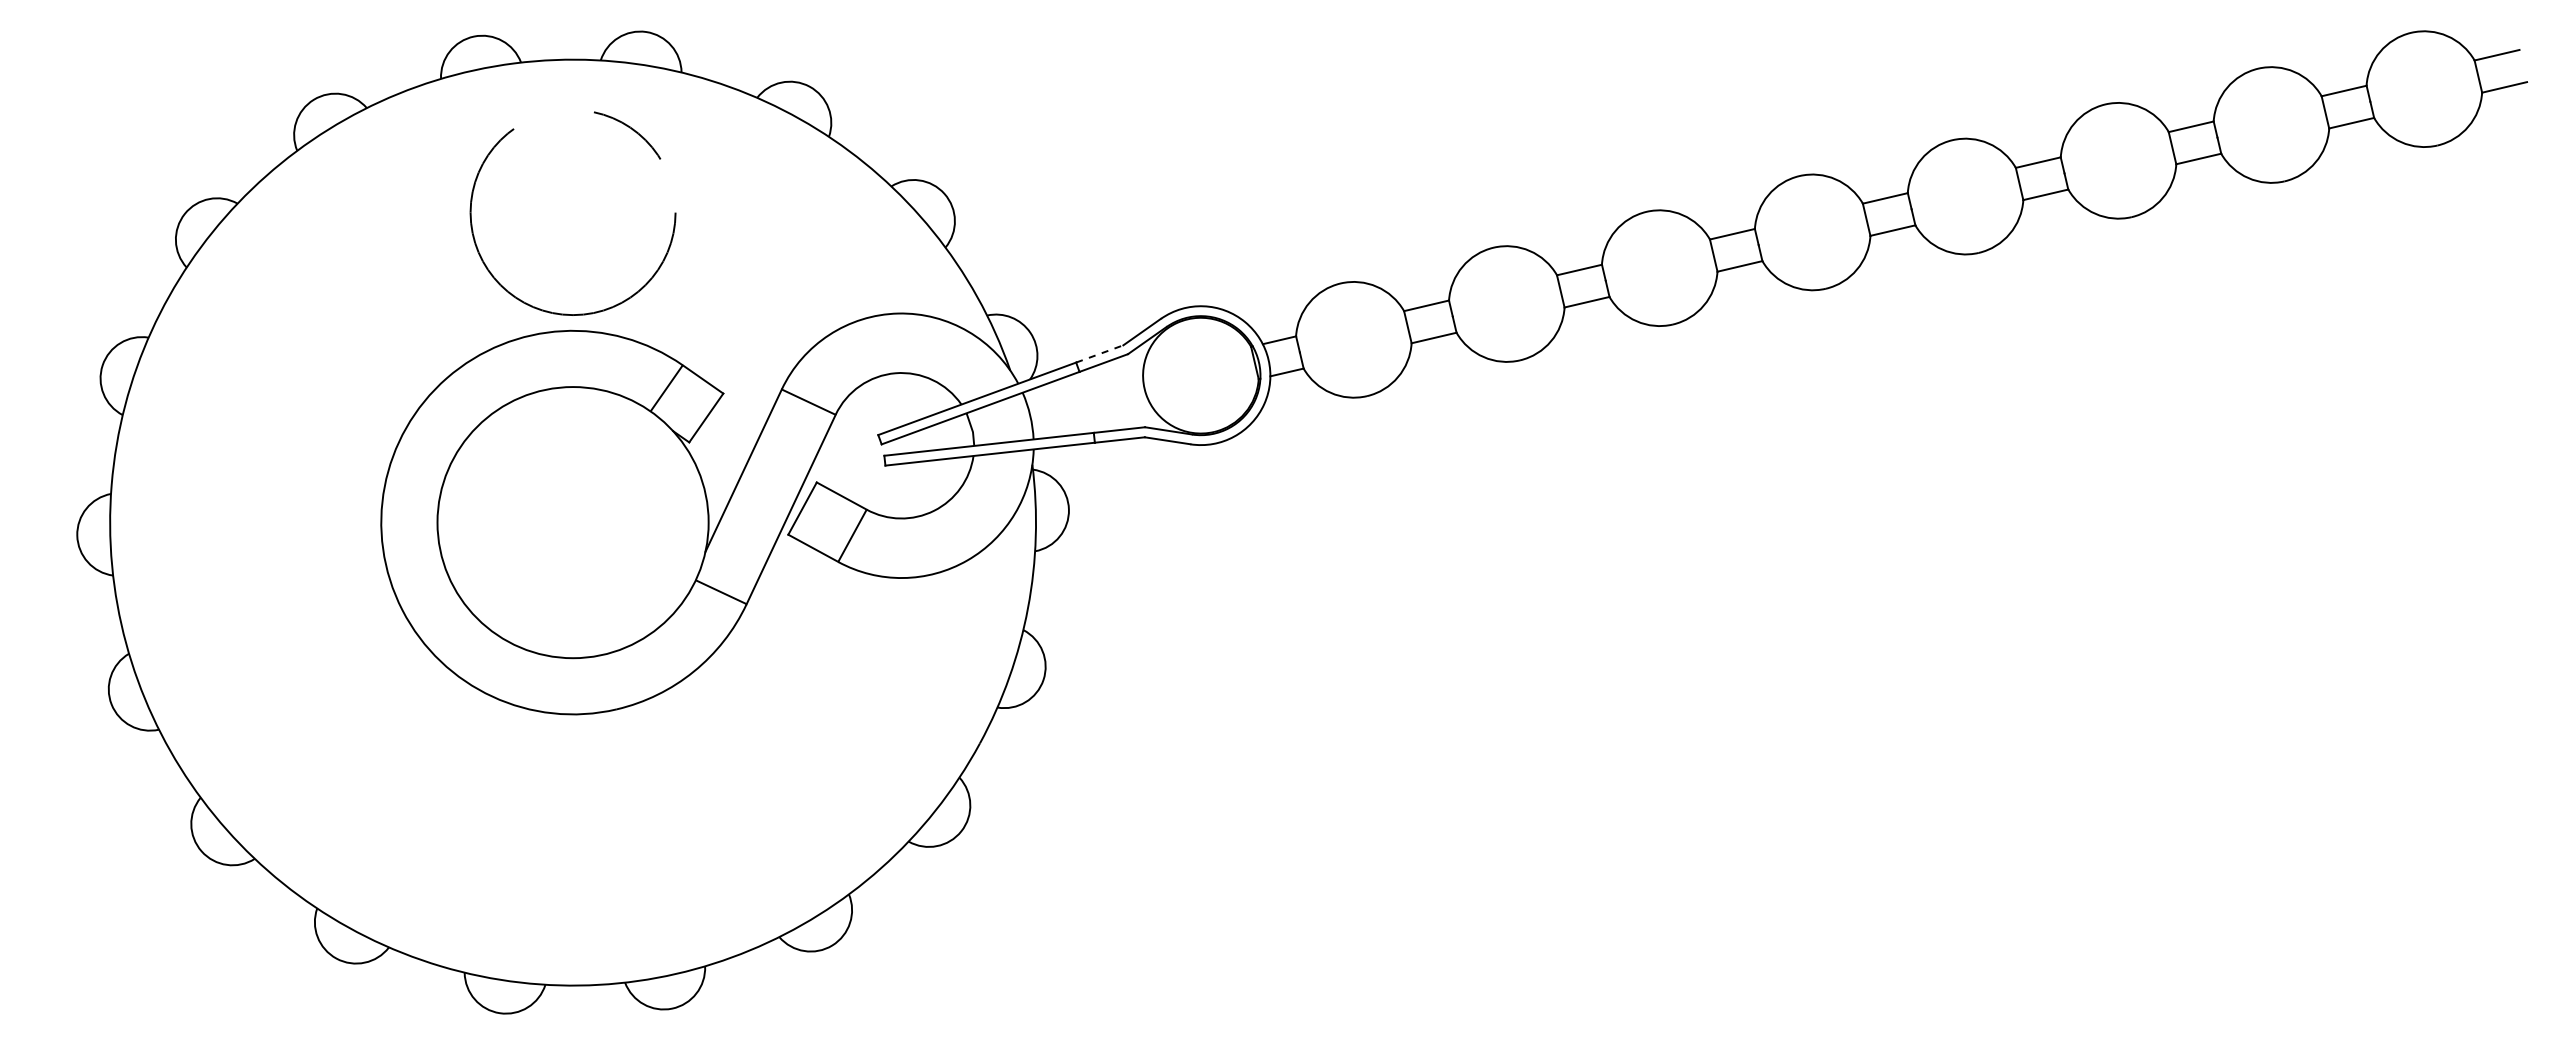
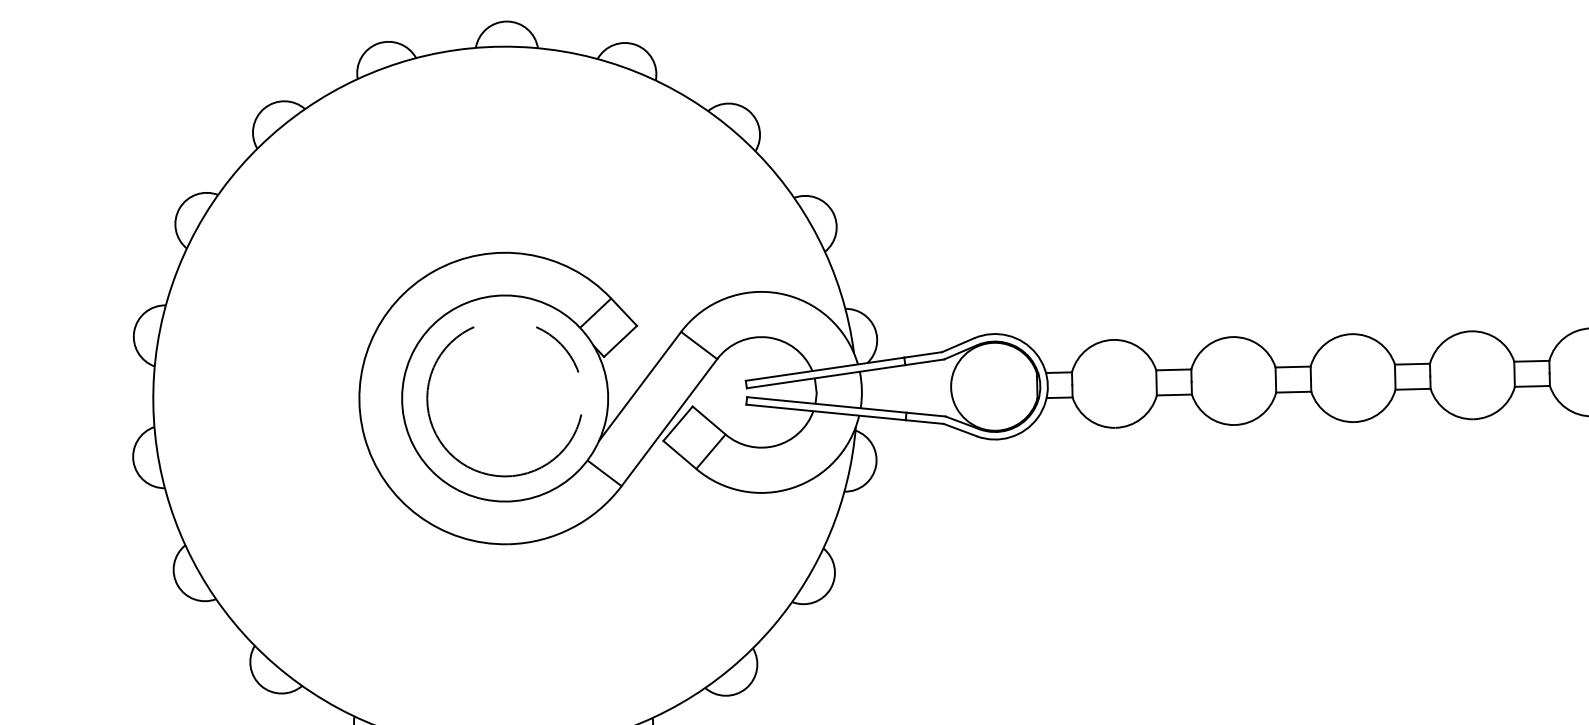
circle: (572, 213) -> (504, 399), moved
line: (1100, 353) -> (923, 354), dashed -> solid

